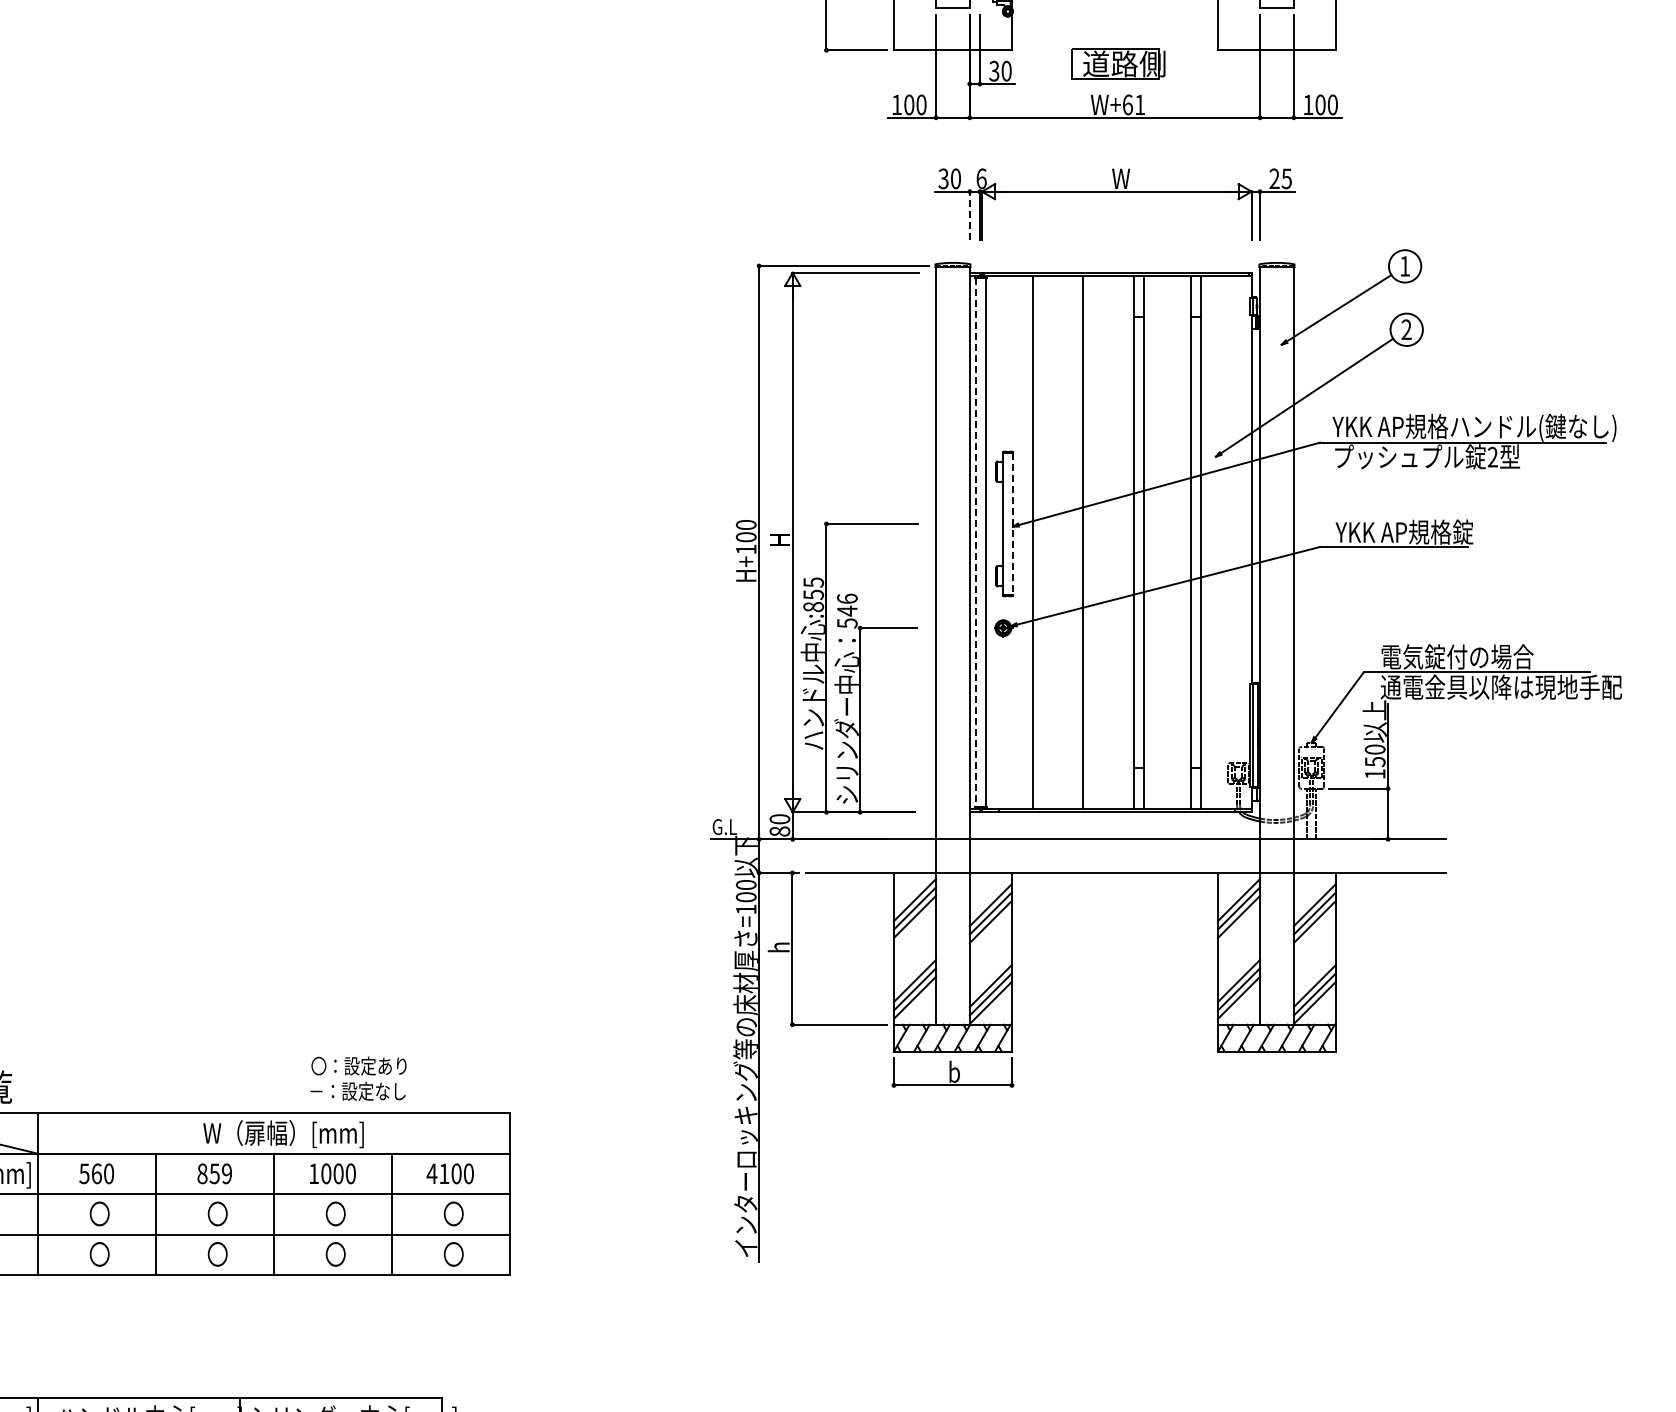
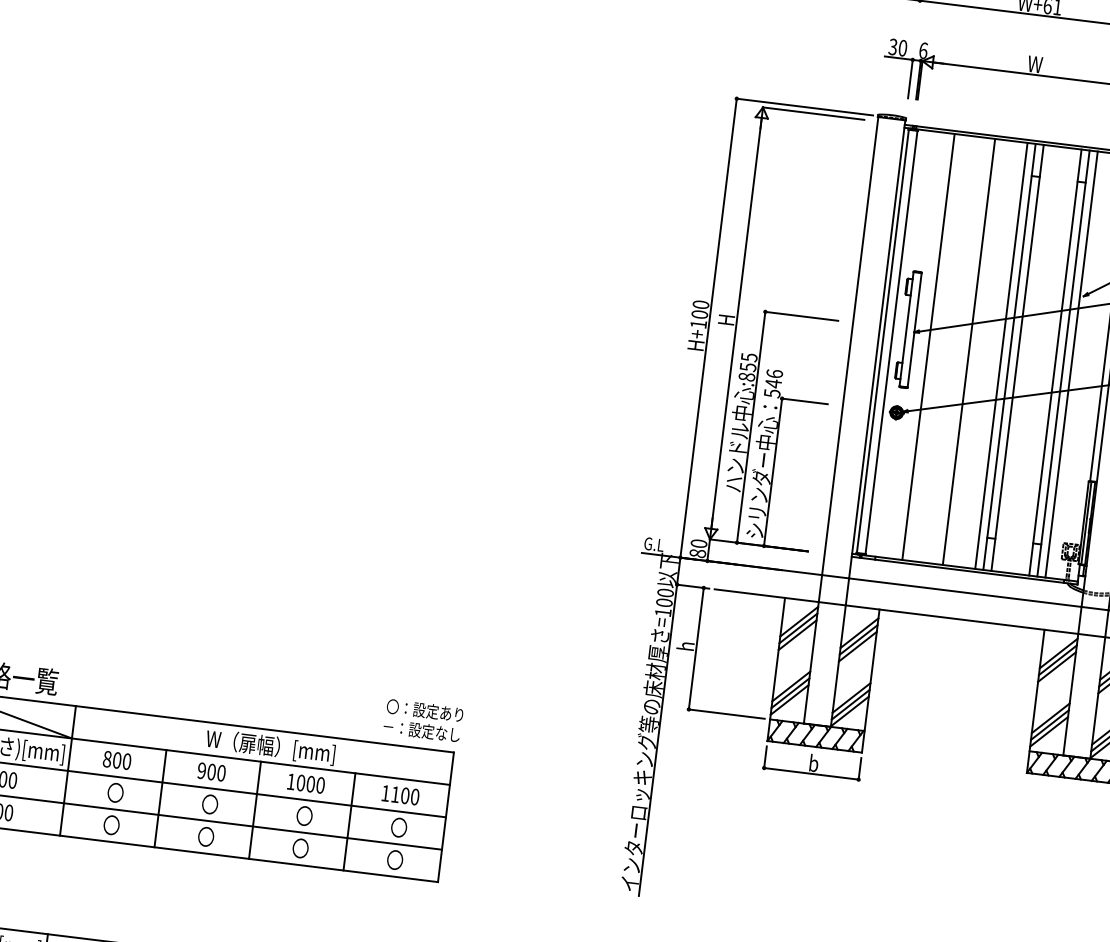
line: (969, 215) -> (910, 78), dashed -> solid
line: (1012, 524) -> (914, 330), dashed -> solid
line: (1123, 542) -> (1001, 355), added
line: (1211, 542) -> (1071, 364), added
line: (975, 543) -> (882, 342), dashed -> solid
text: (358, 1078) -> (423, 720), moved
text: (90, 1173) -> (112, 759), 560 -> 800
text: (214, 1173) -> (211, 771), 859 -> 900
text: (431, 1173) -> (385, 793), 4100 -> 1100

